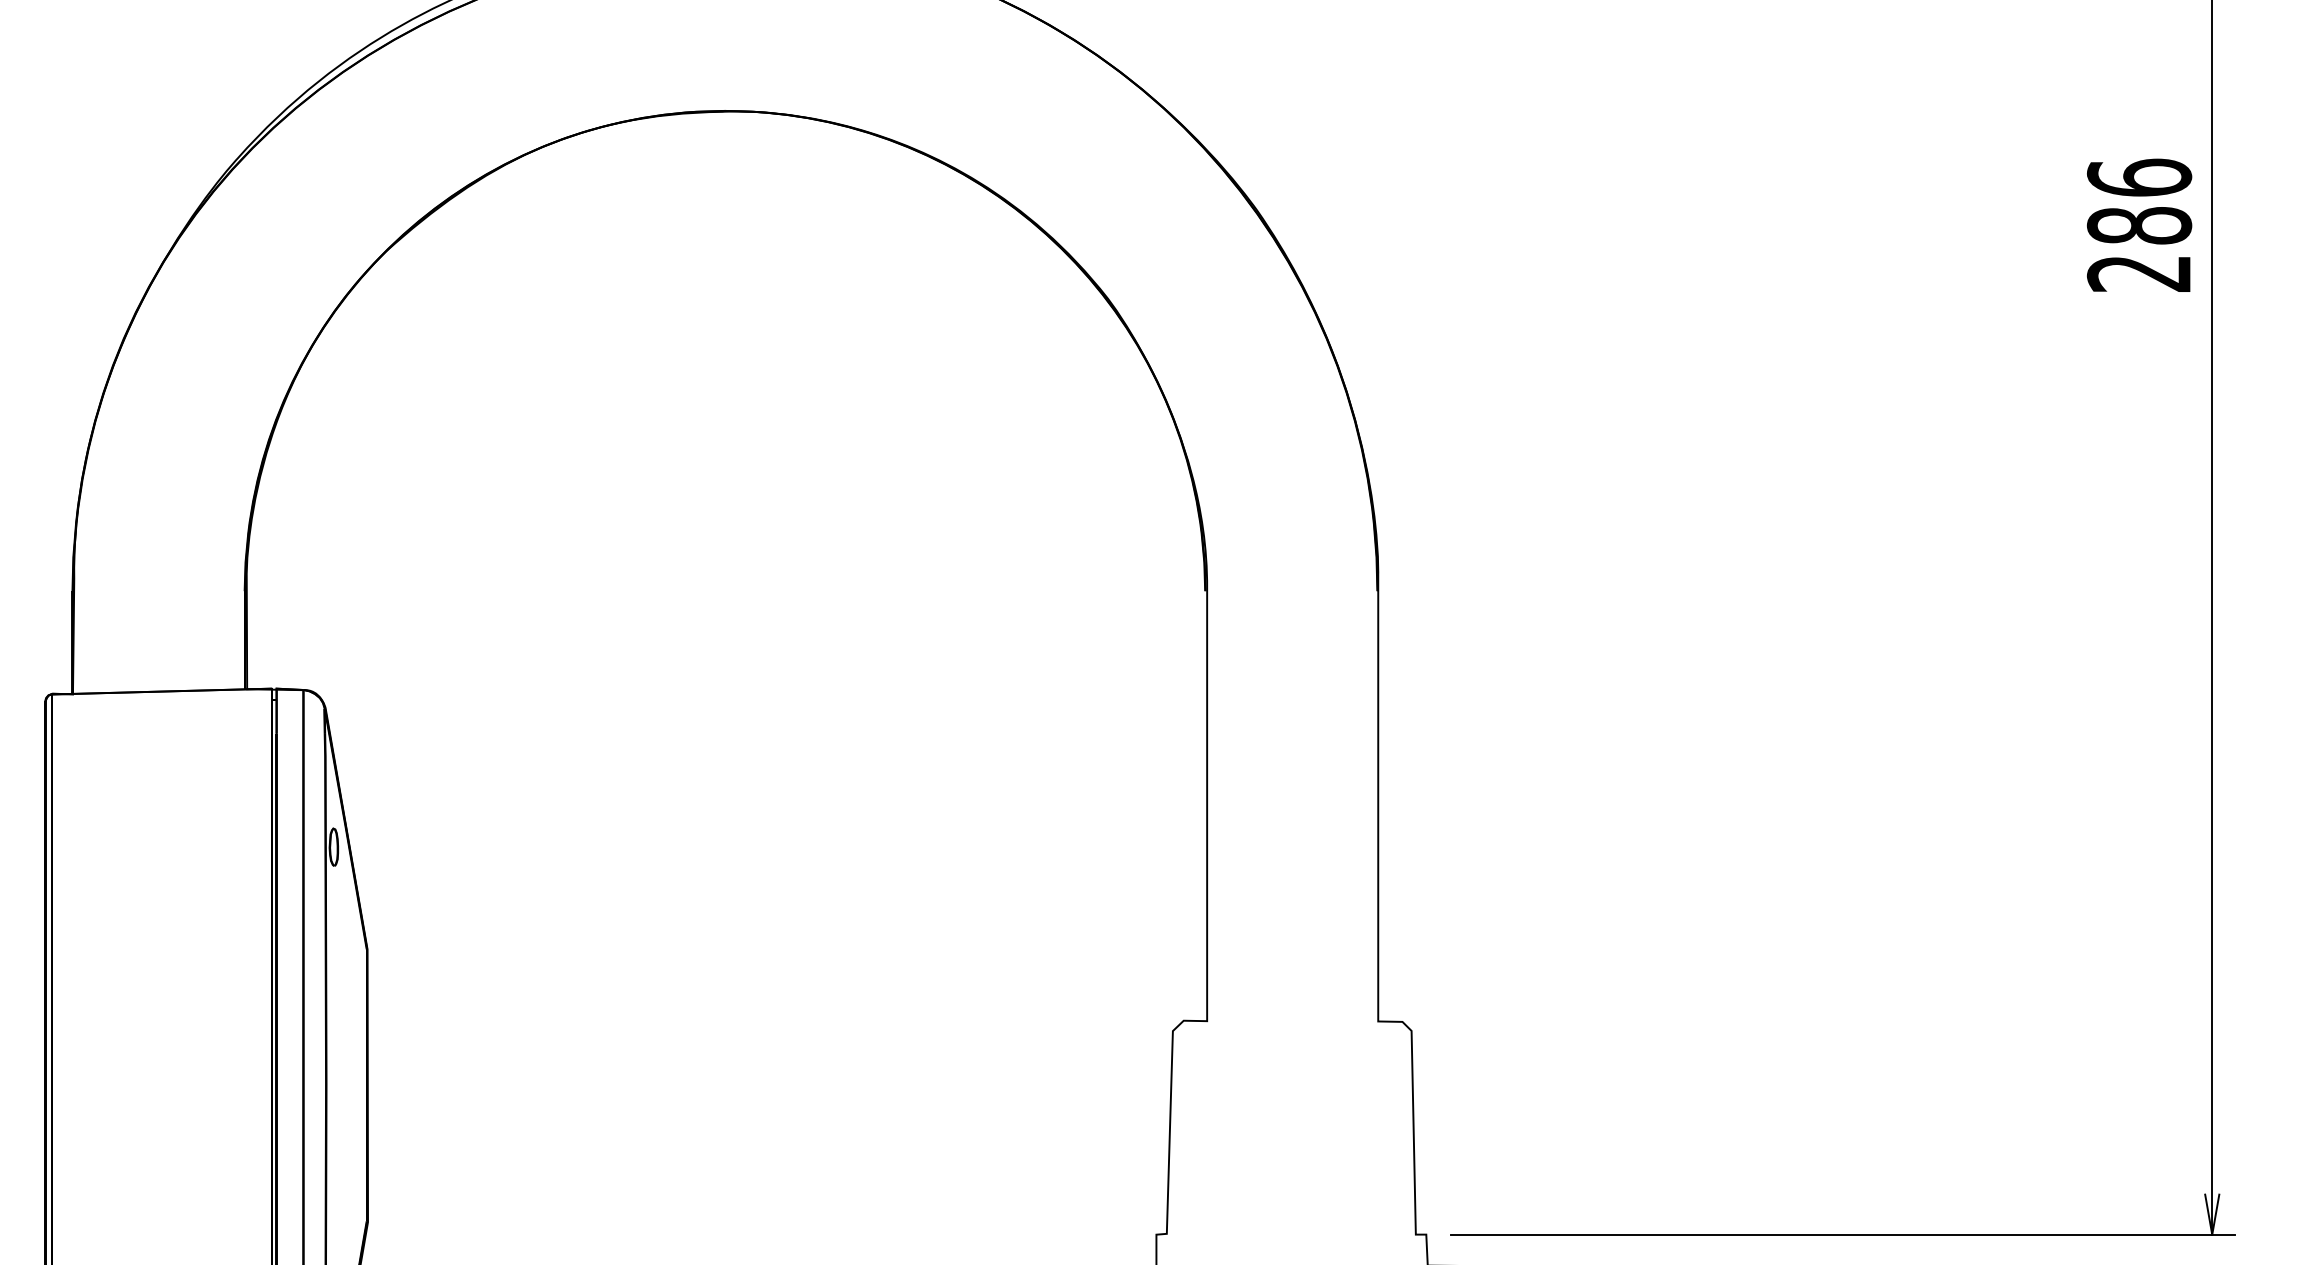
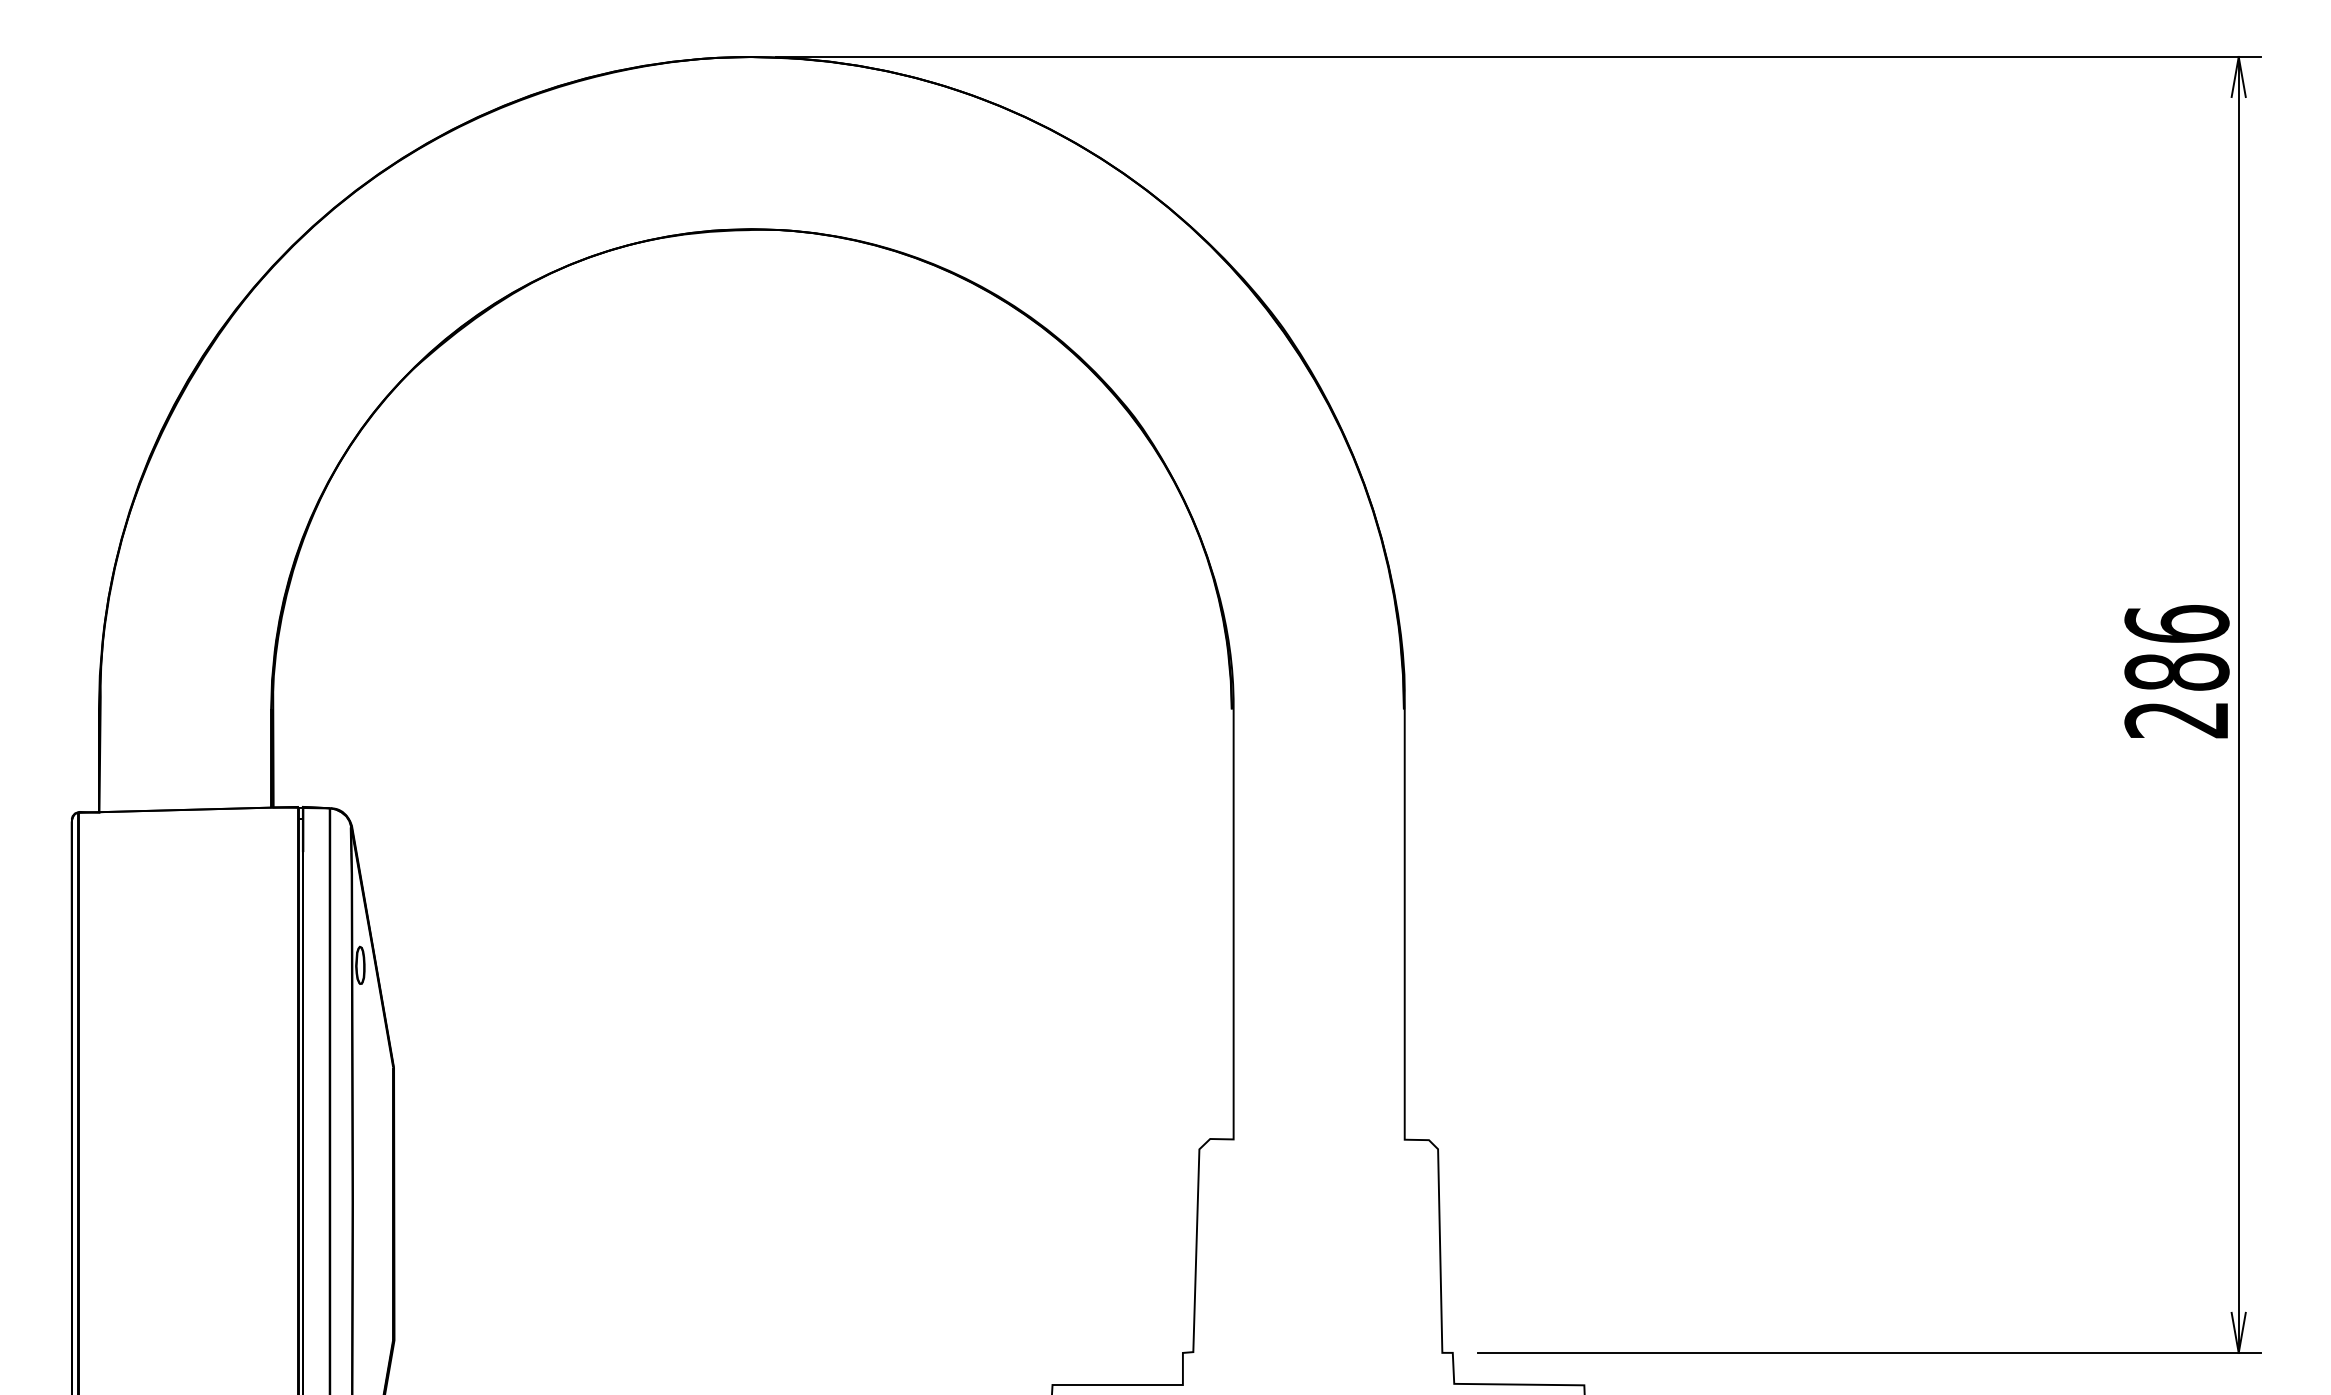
text: (2139, 225) -> (2176, 671), moved

